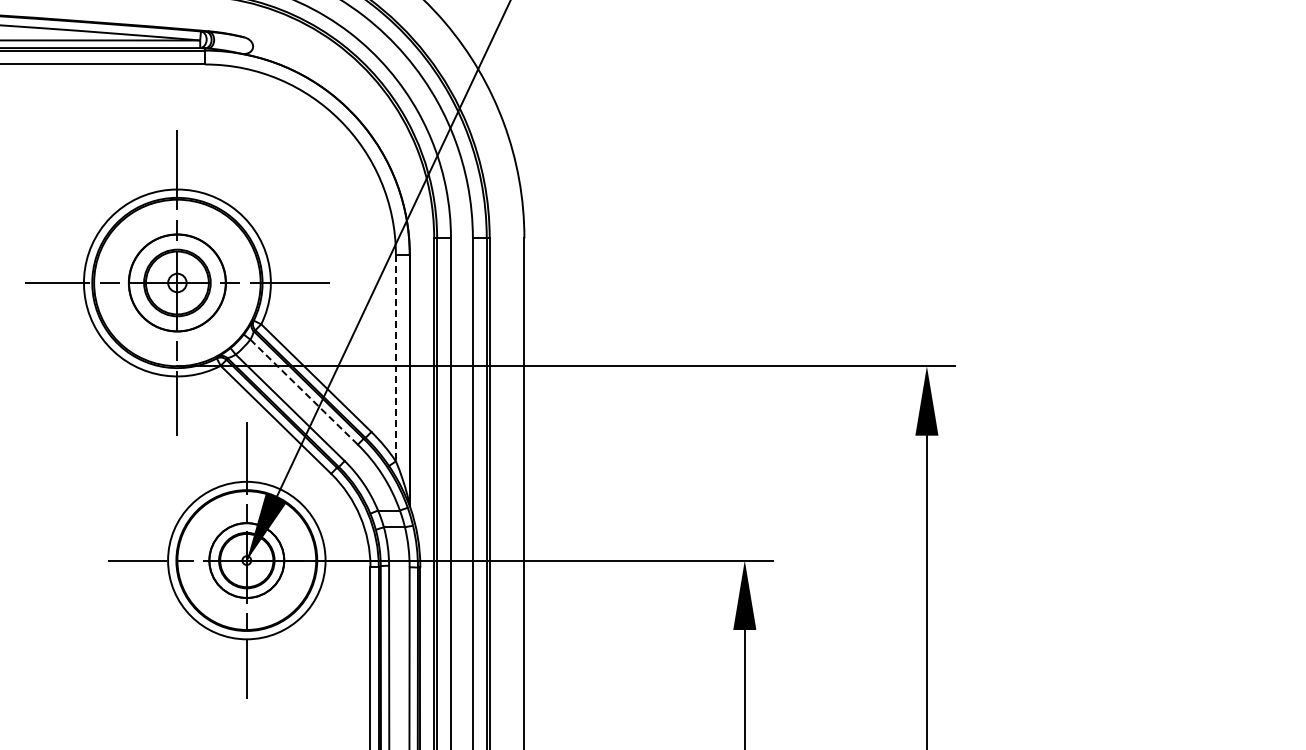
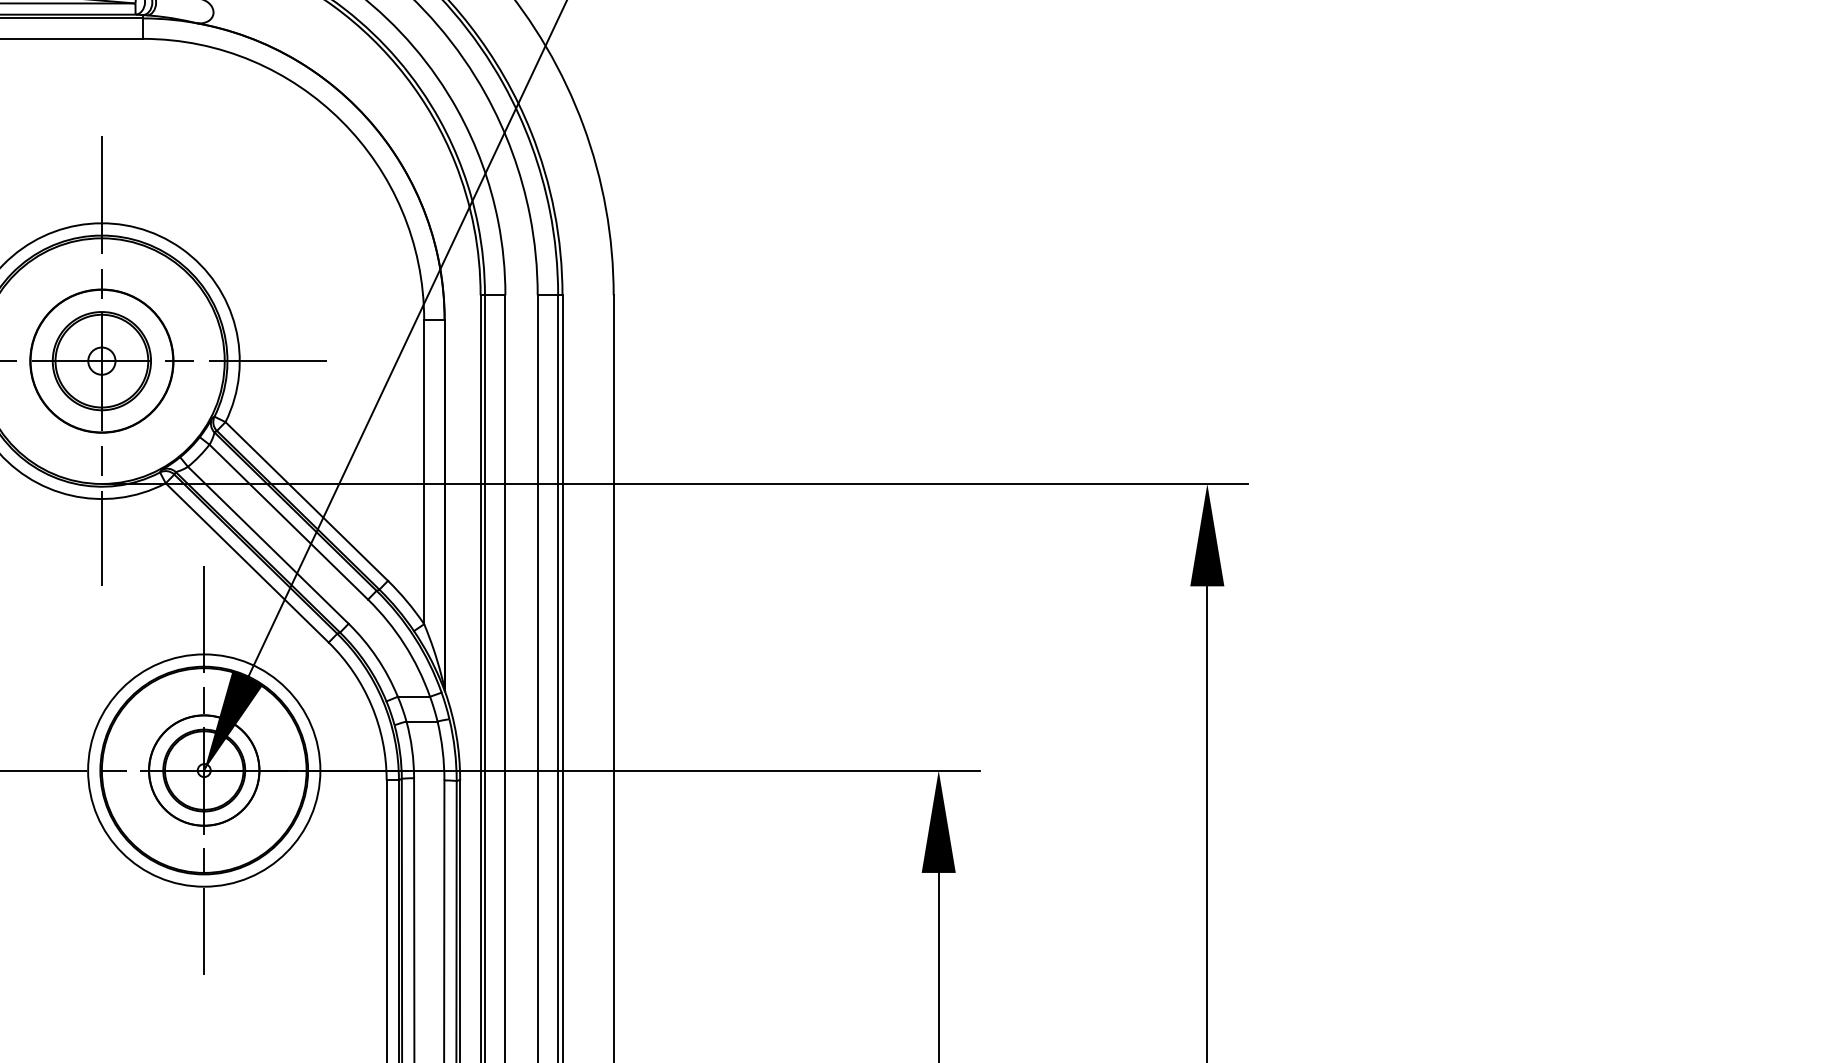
line: (395, 358) -> (423, 472), dashed -> solid
line: (304, 392) -> (289, 522), dashed -> solid

